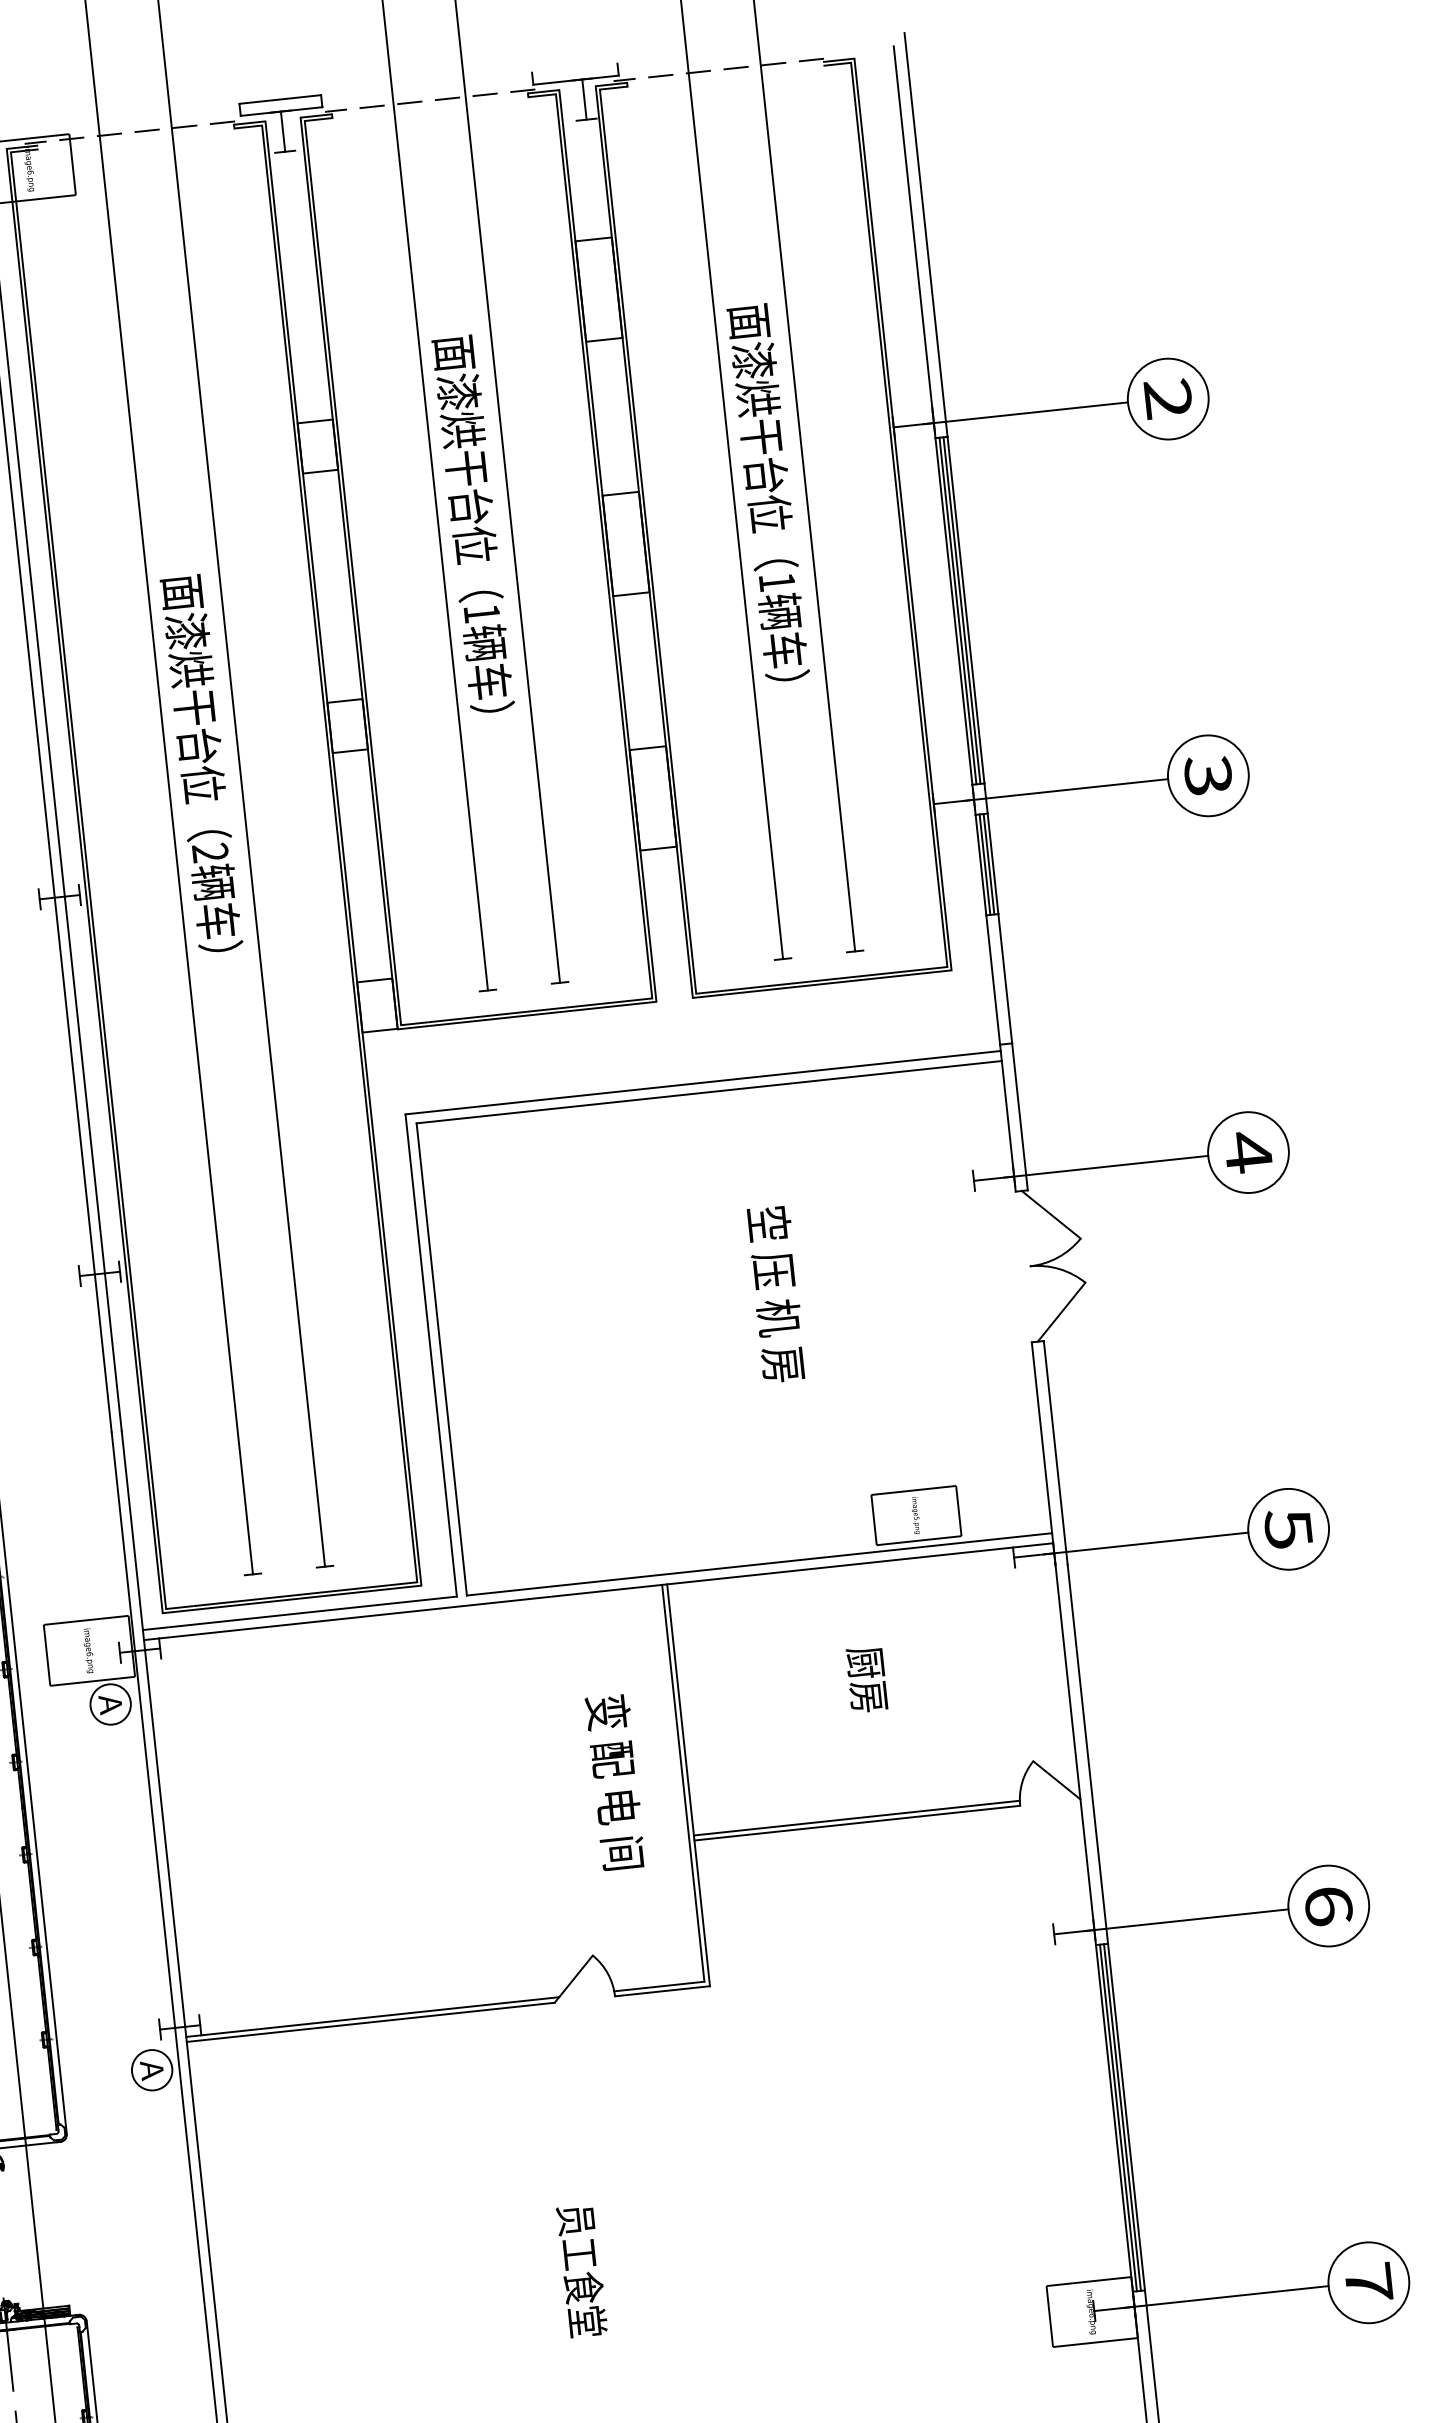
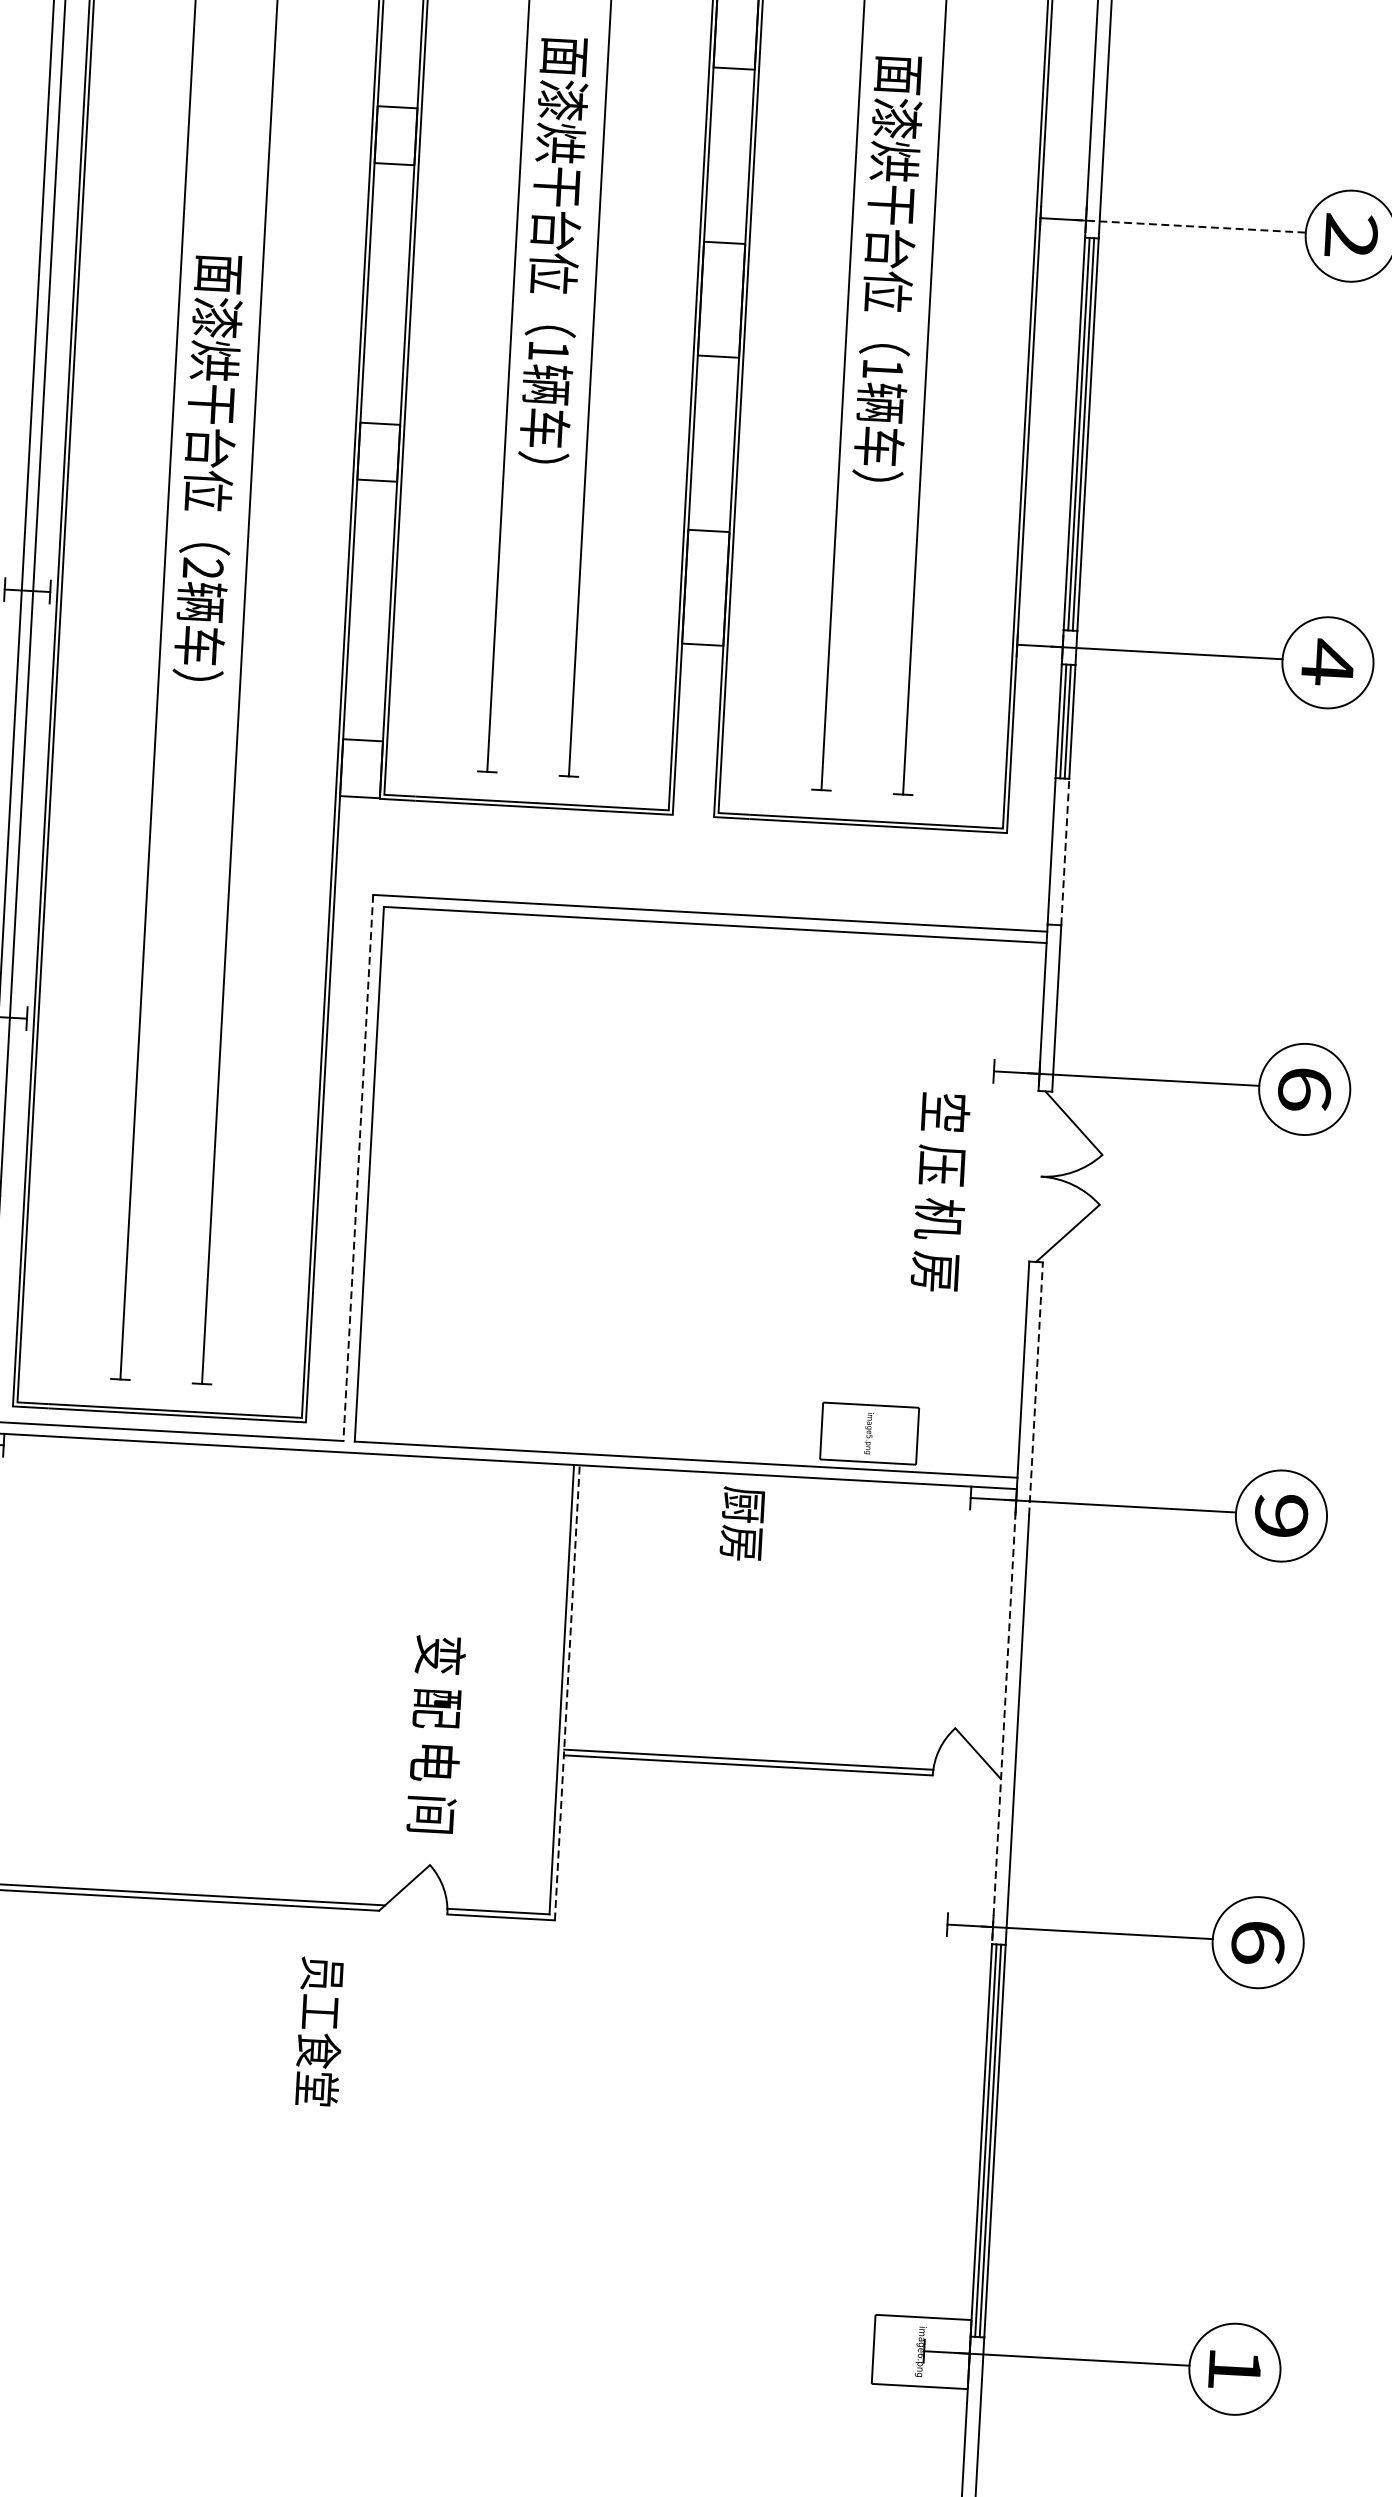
line: (1025, 413) -> (1189, 226), solid -> dashed
text: (1208, 775) -> (1328, 662), 3 -> 4
line: (1005, 978) -> (1065, 851), solid -> dashed
text: (1248, 1152) -> (1304, 1089), 4 -> 6
text: (775, 1294) -> (939, 1192), moved
line: (431, 1355) -> (358, 1168), solid -> dashed
line: (1055, 1452) -> (1035, 1388), solid -> dashed
text: (1288, 1528) -> (1281, 1515), 5 -> 9
text: (866, 1680) -> (741, 1524), moved
line: (1075, 1754) -> (1003, 1728), solid -> dashed
text: (614, 1782) -> (434, 1734), moved
line: (688, 1784) -> (567, 1691), solid -> dashed
text: (581, 2272) -> (319, 2033), moved
text: (1368, 2281) -> (1234, 2367), 7 -> 1

